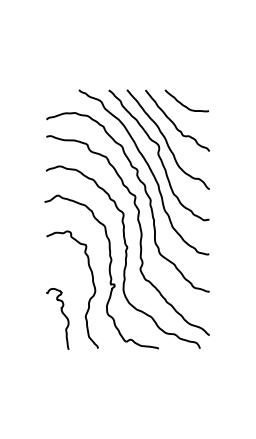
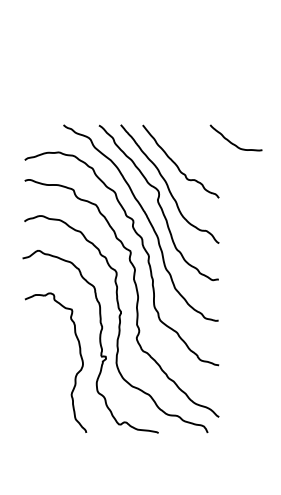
curve: (182, 103) -> (230, 141), moved
curve: (62, 314) -> (43, 392), removed

